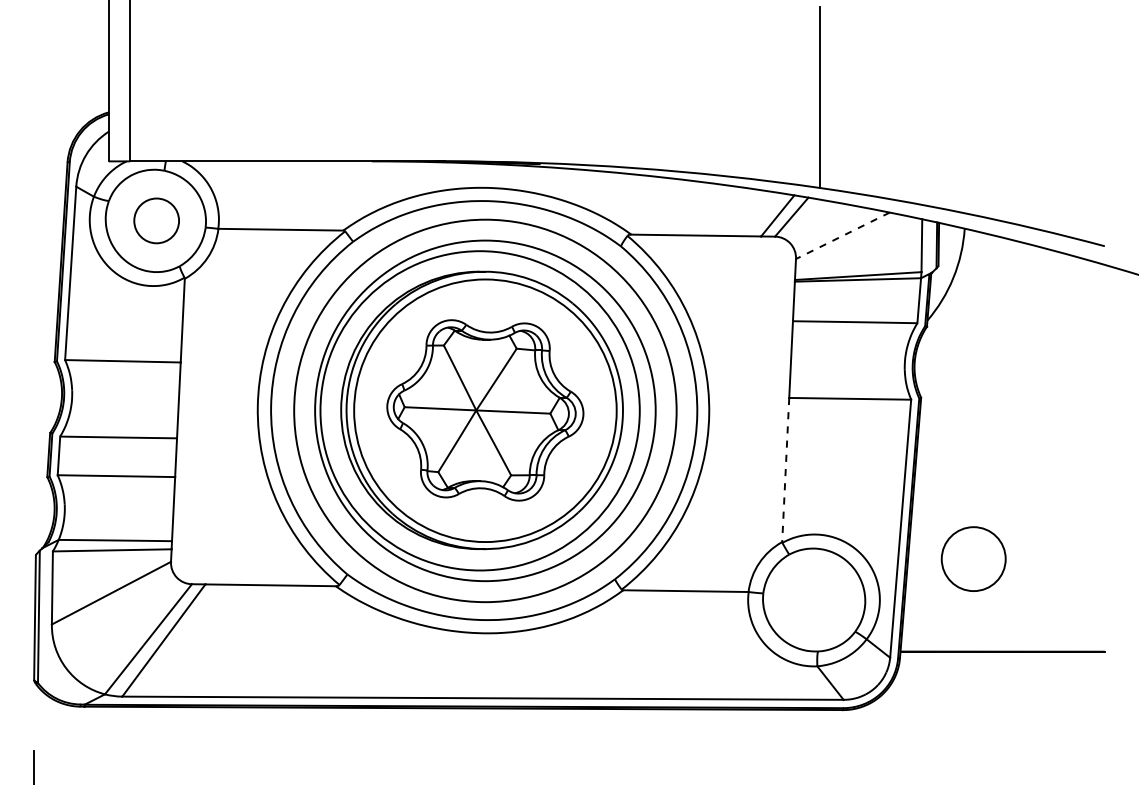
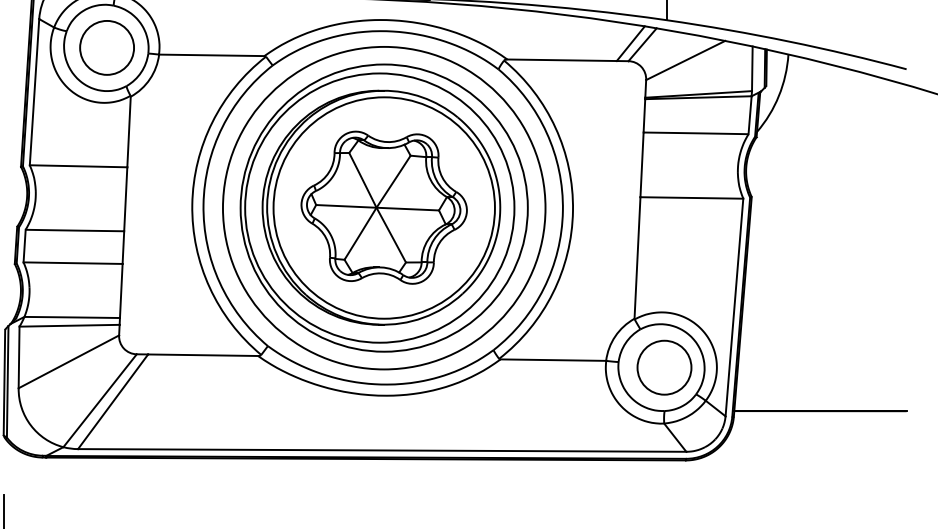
circle: (156, 220) -> (106, 47), size x1.43
line: (842, 236) -> (685, 61), dashed -> solid
line: (785, 470) -> (637, 258), dashed -> solid
circle: (973, 558) -> (664, 367), moved

